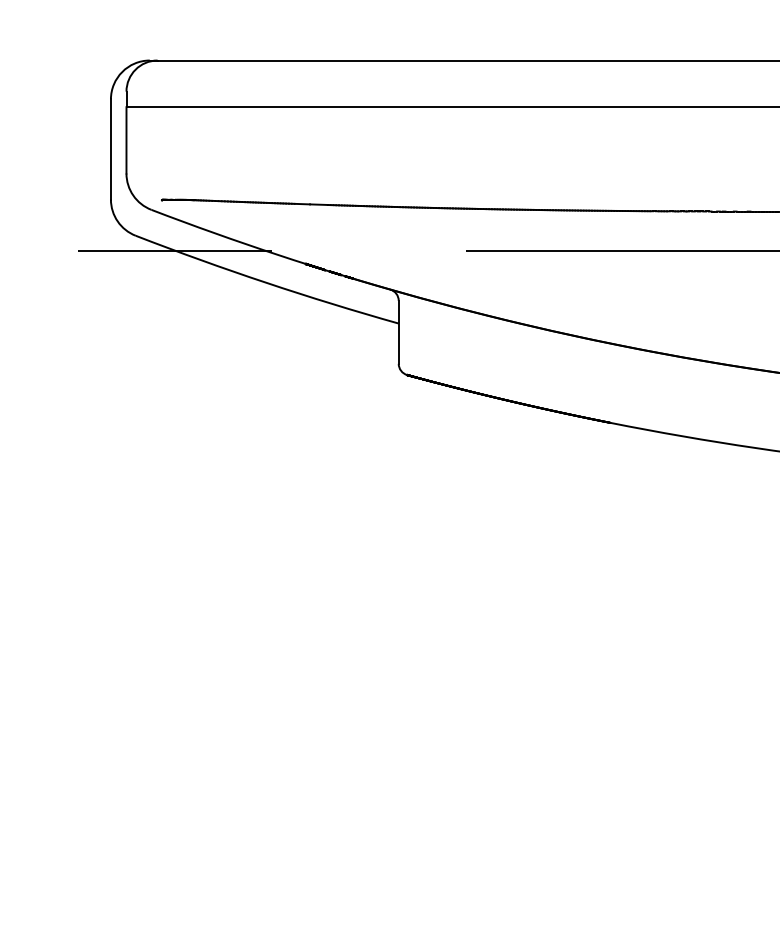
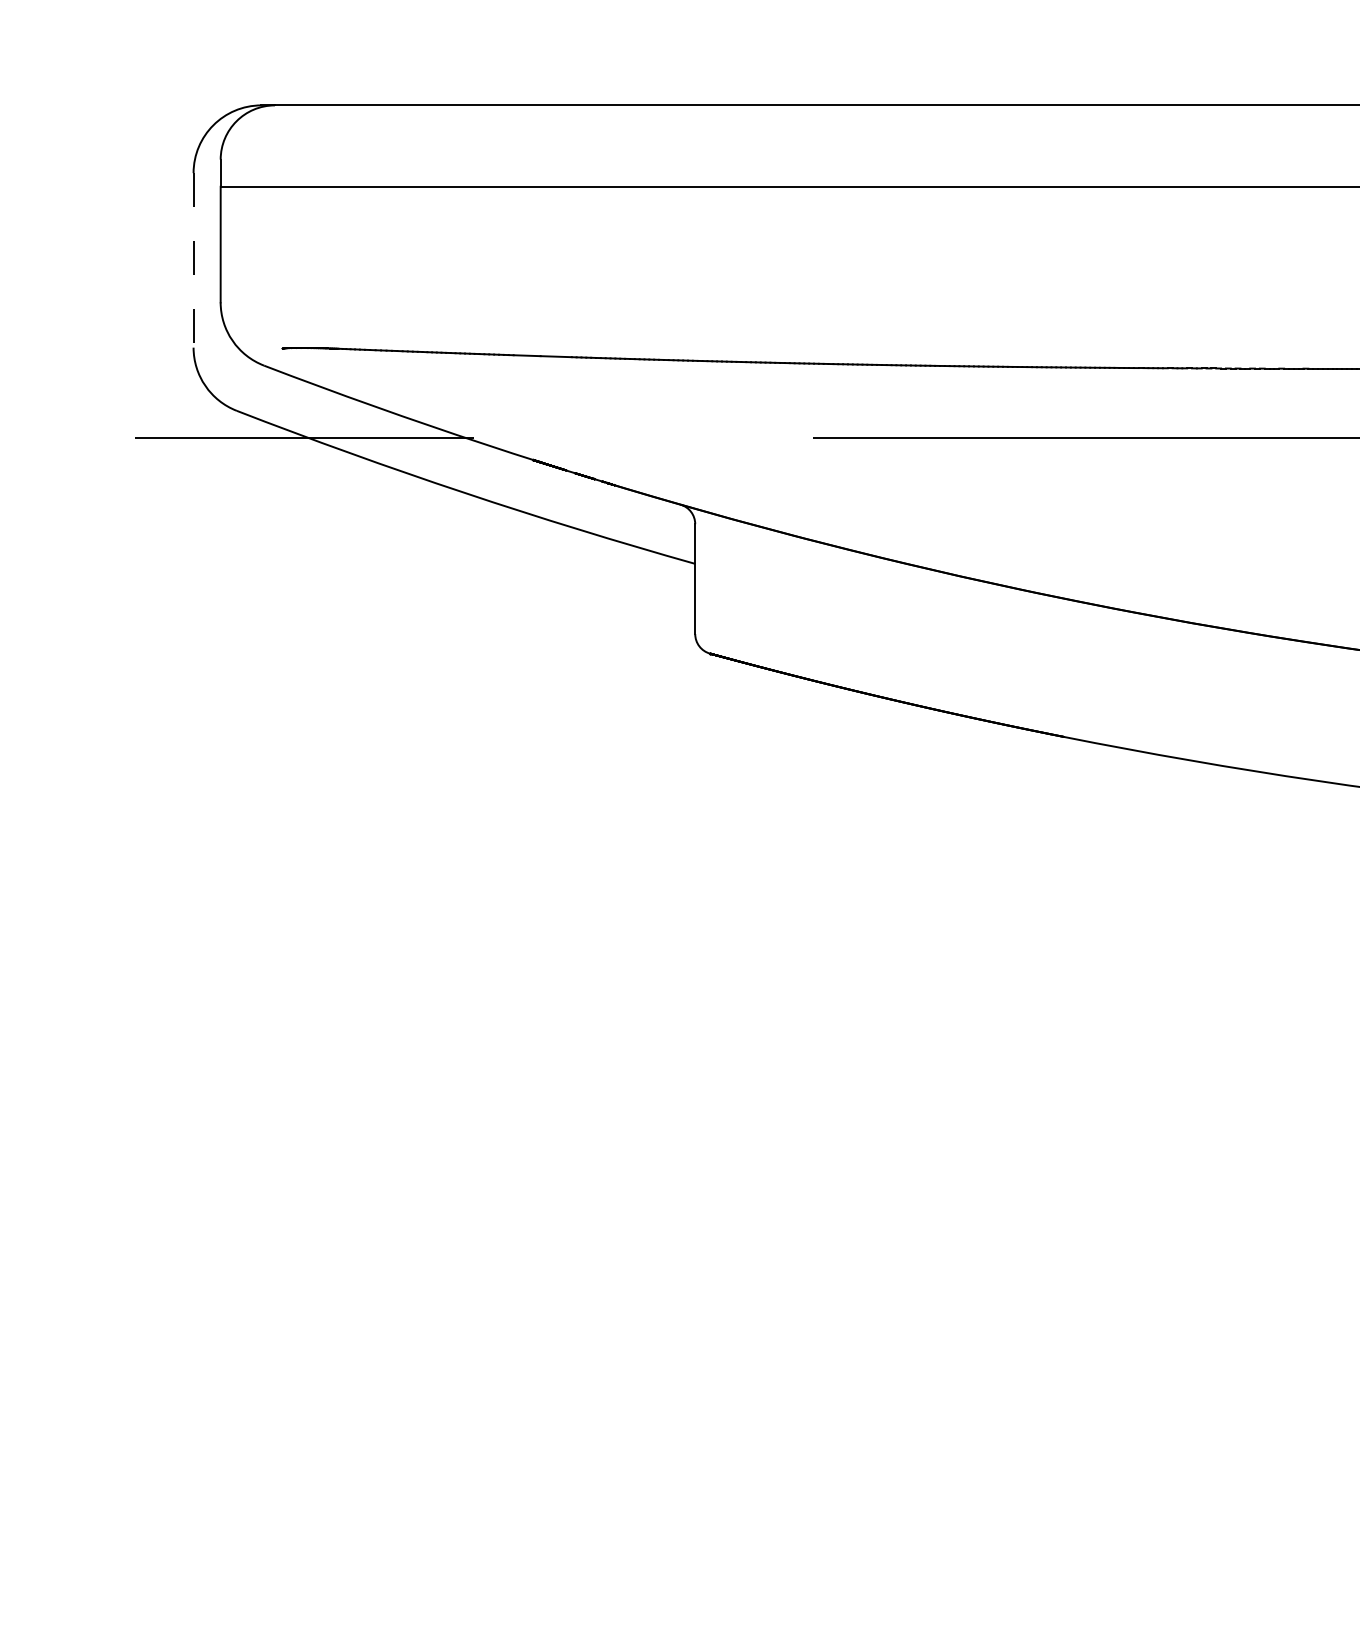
line: (110, 149) -> (192, 260), solid -> dashed

